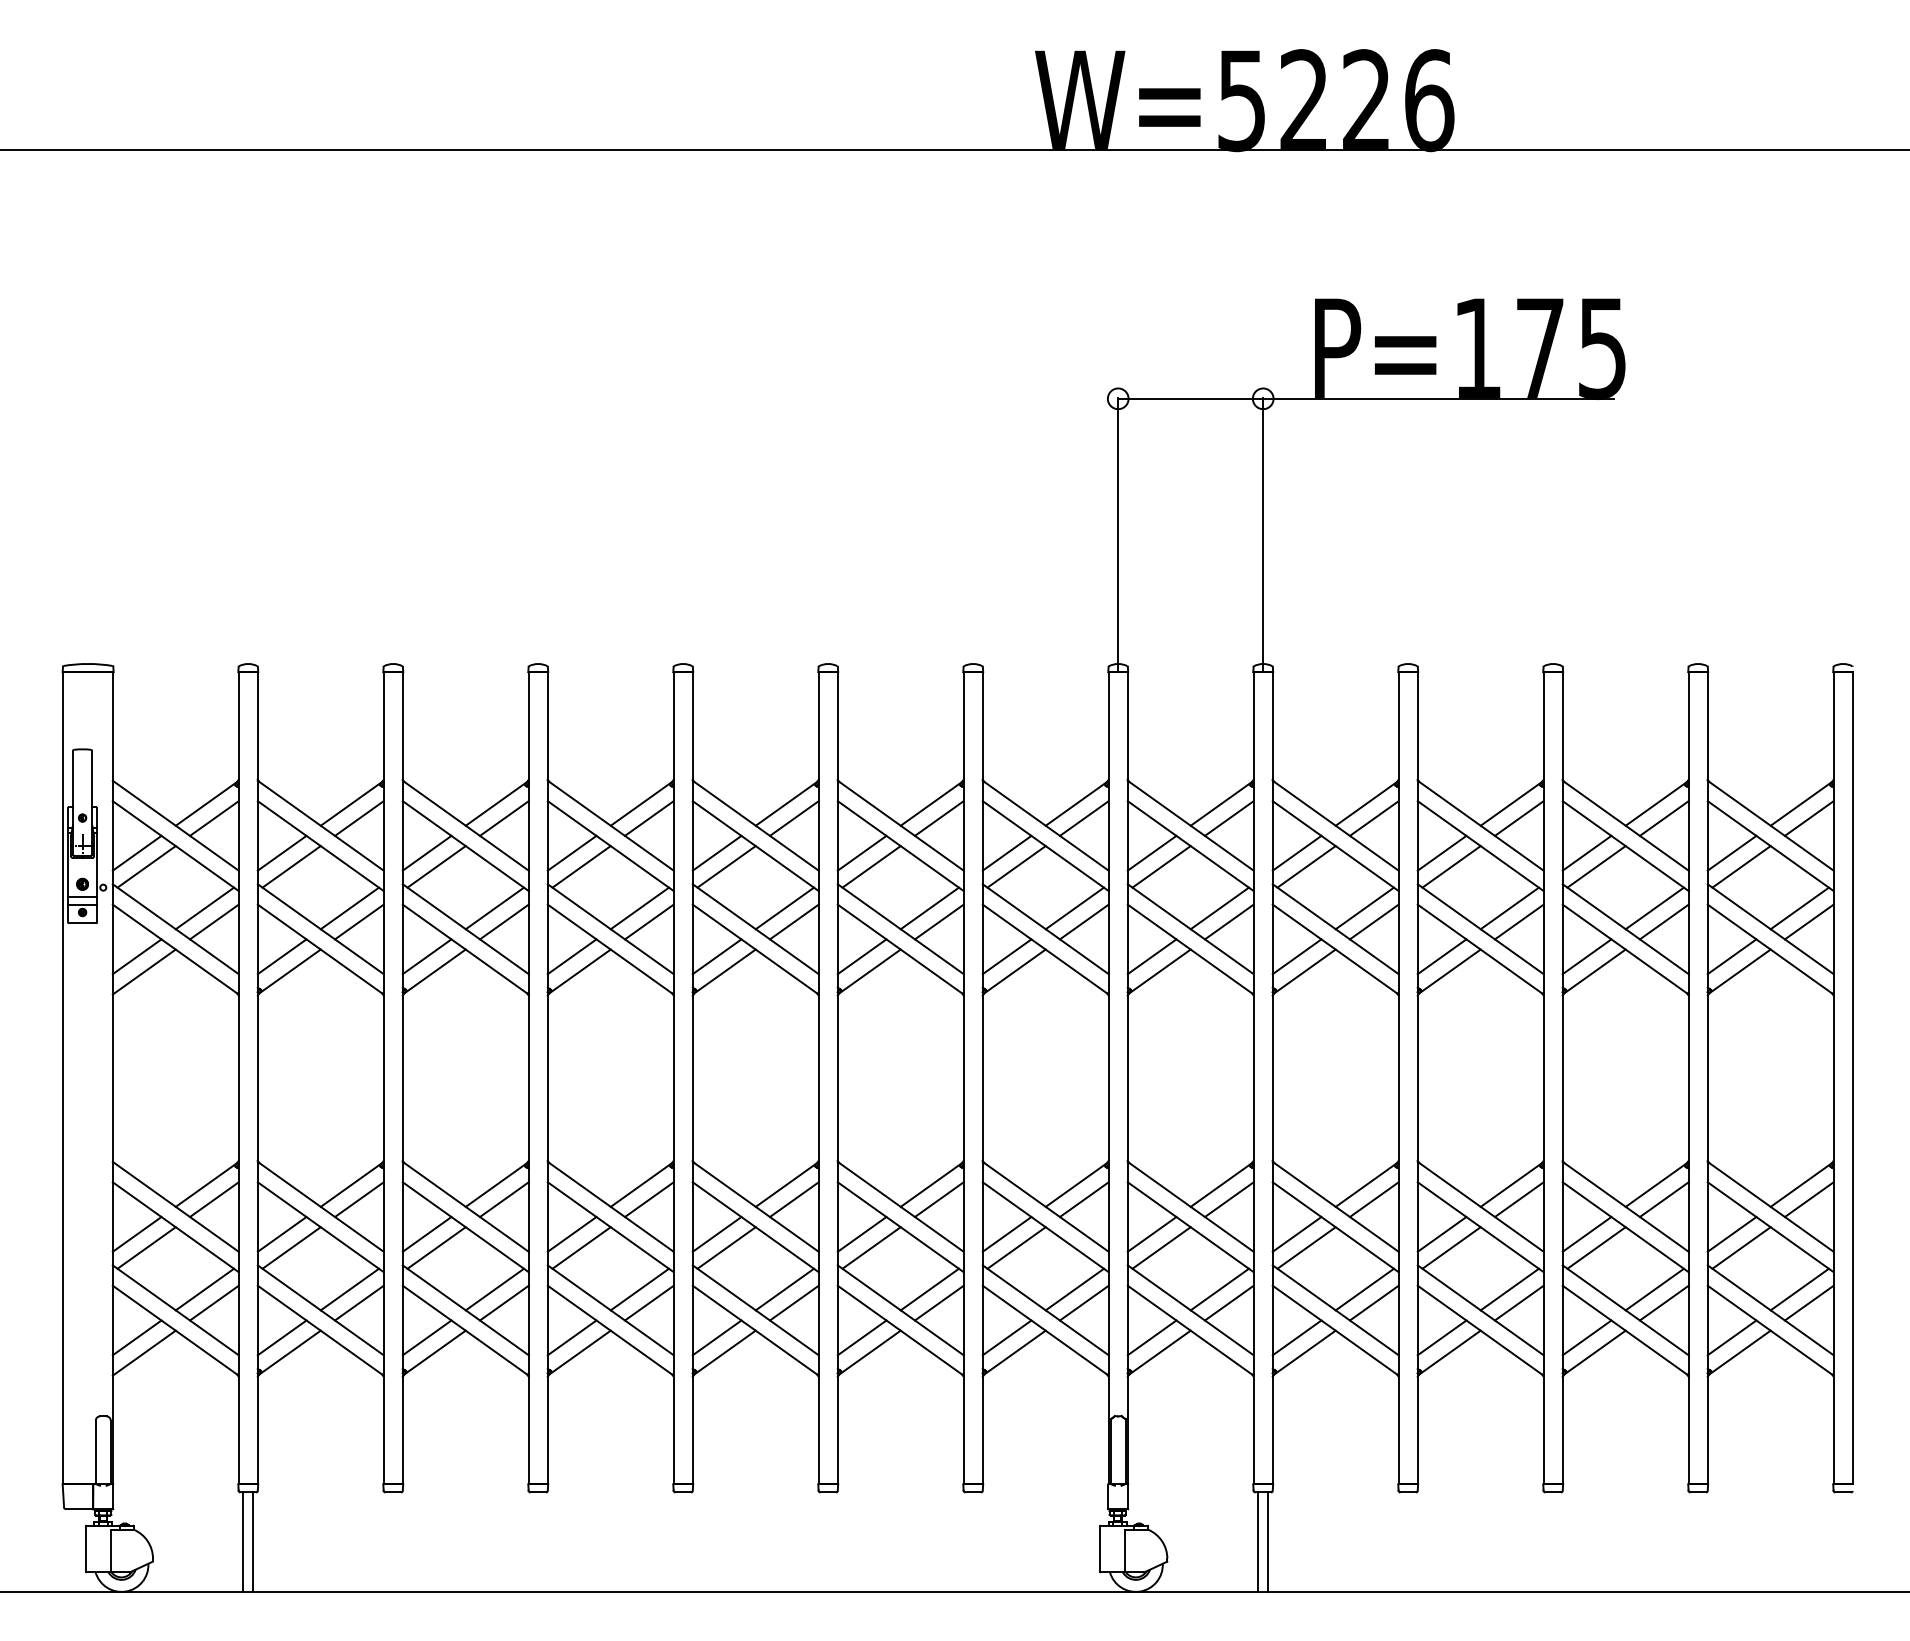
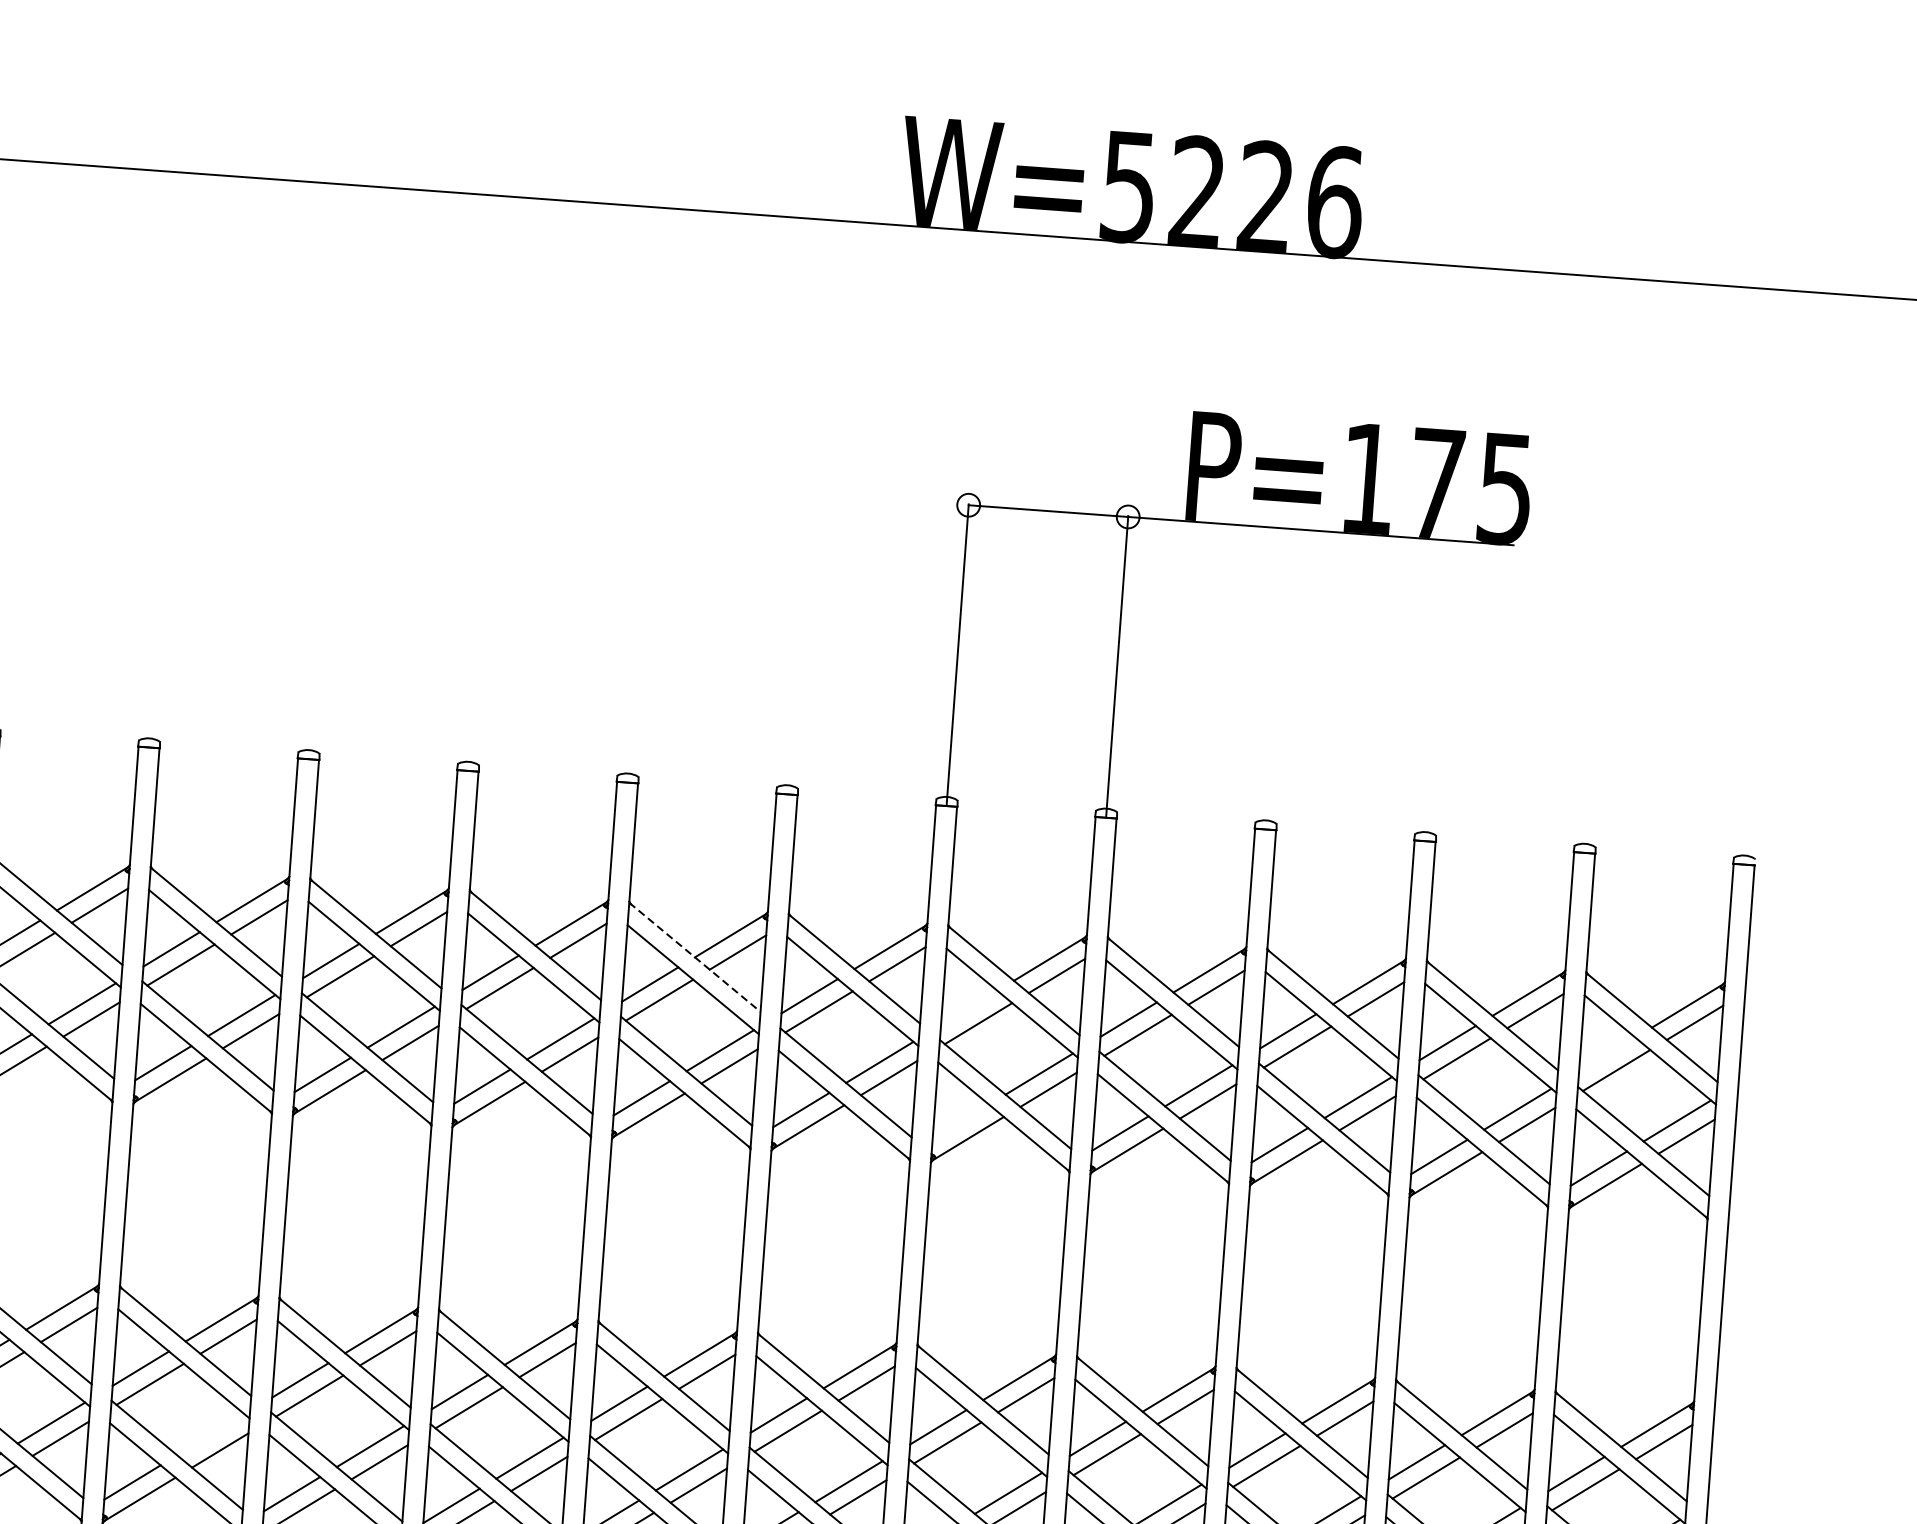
line: (901, 826) -> (695, 958), solid -> dashed
line: (1151, 852) -> (968, 1007), removed
line: (1731, 852) -> (1606, 1053), removed
line: (1151, 956) -> (960, 1121), removed
line: (494, 1289) -> (210, 1434), removed

